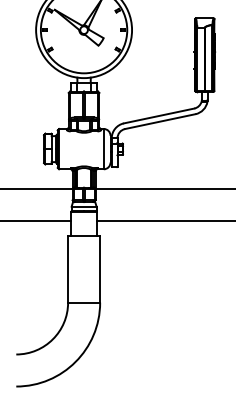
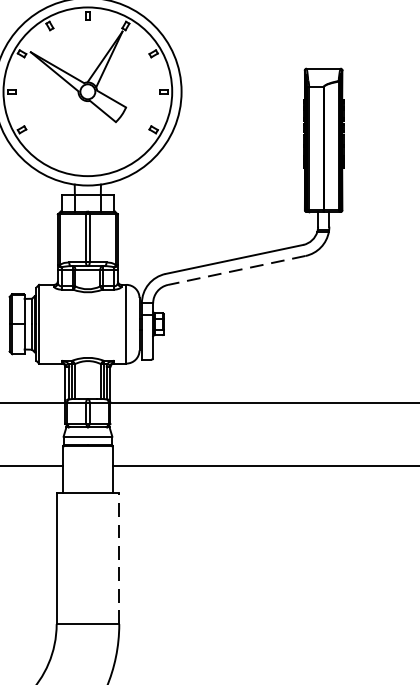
line: (160, 121) -> (237, 270), solid -> dashed
line: (100, 269) -> (119, 559), solid -> dashed

